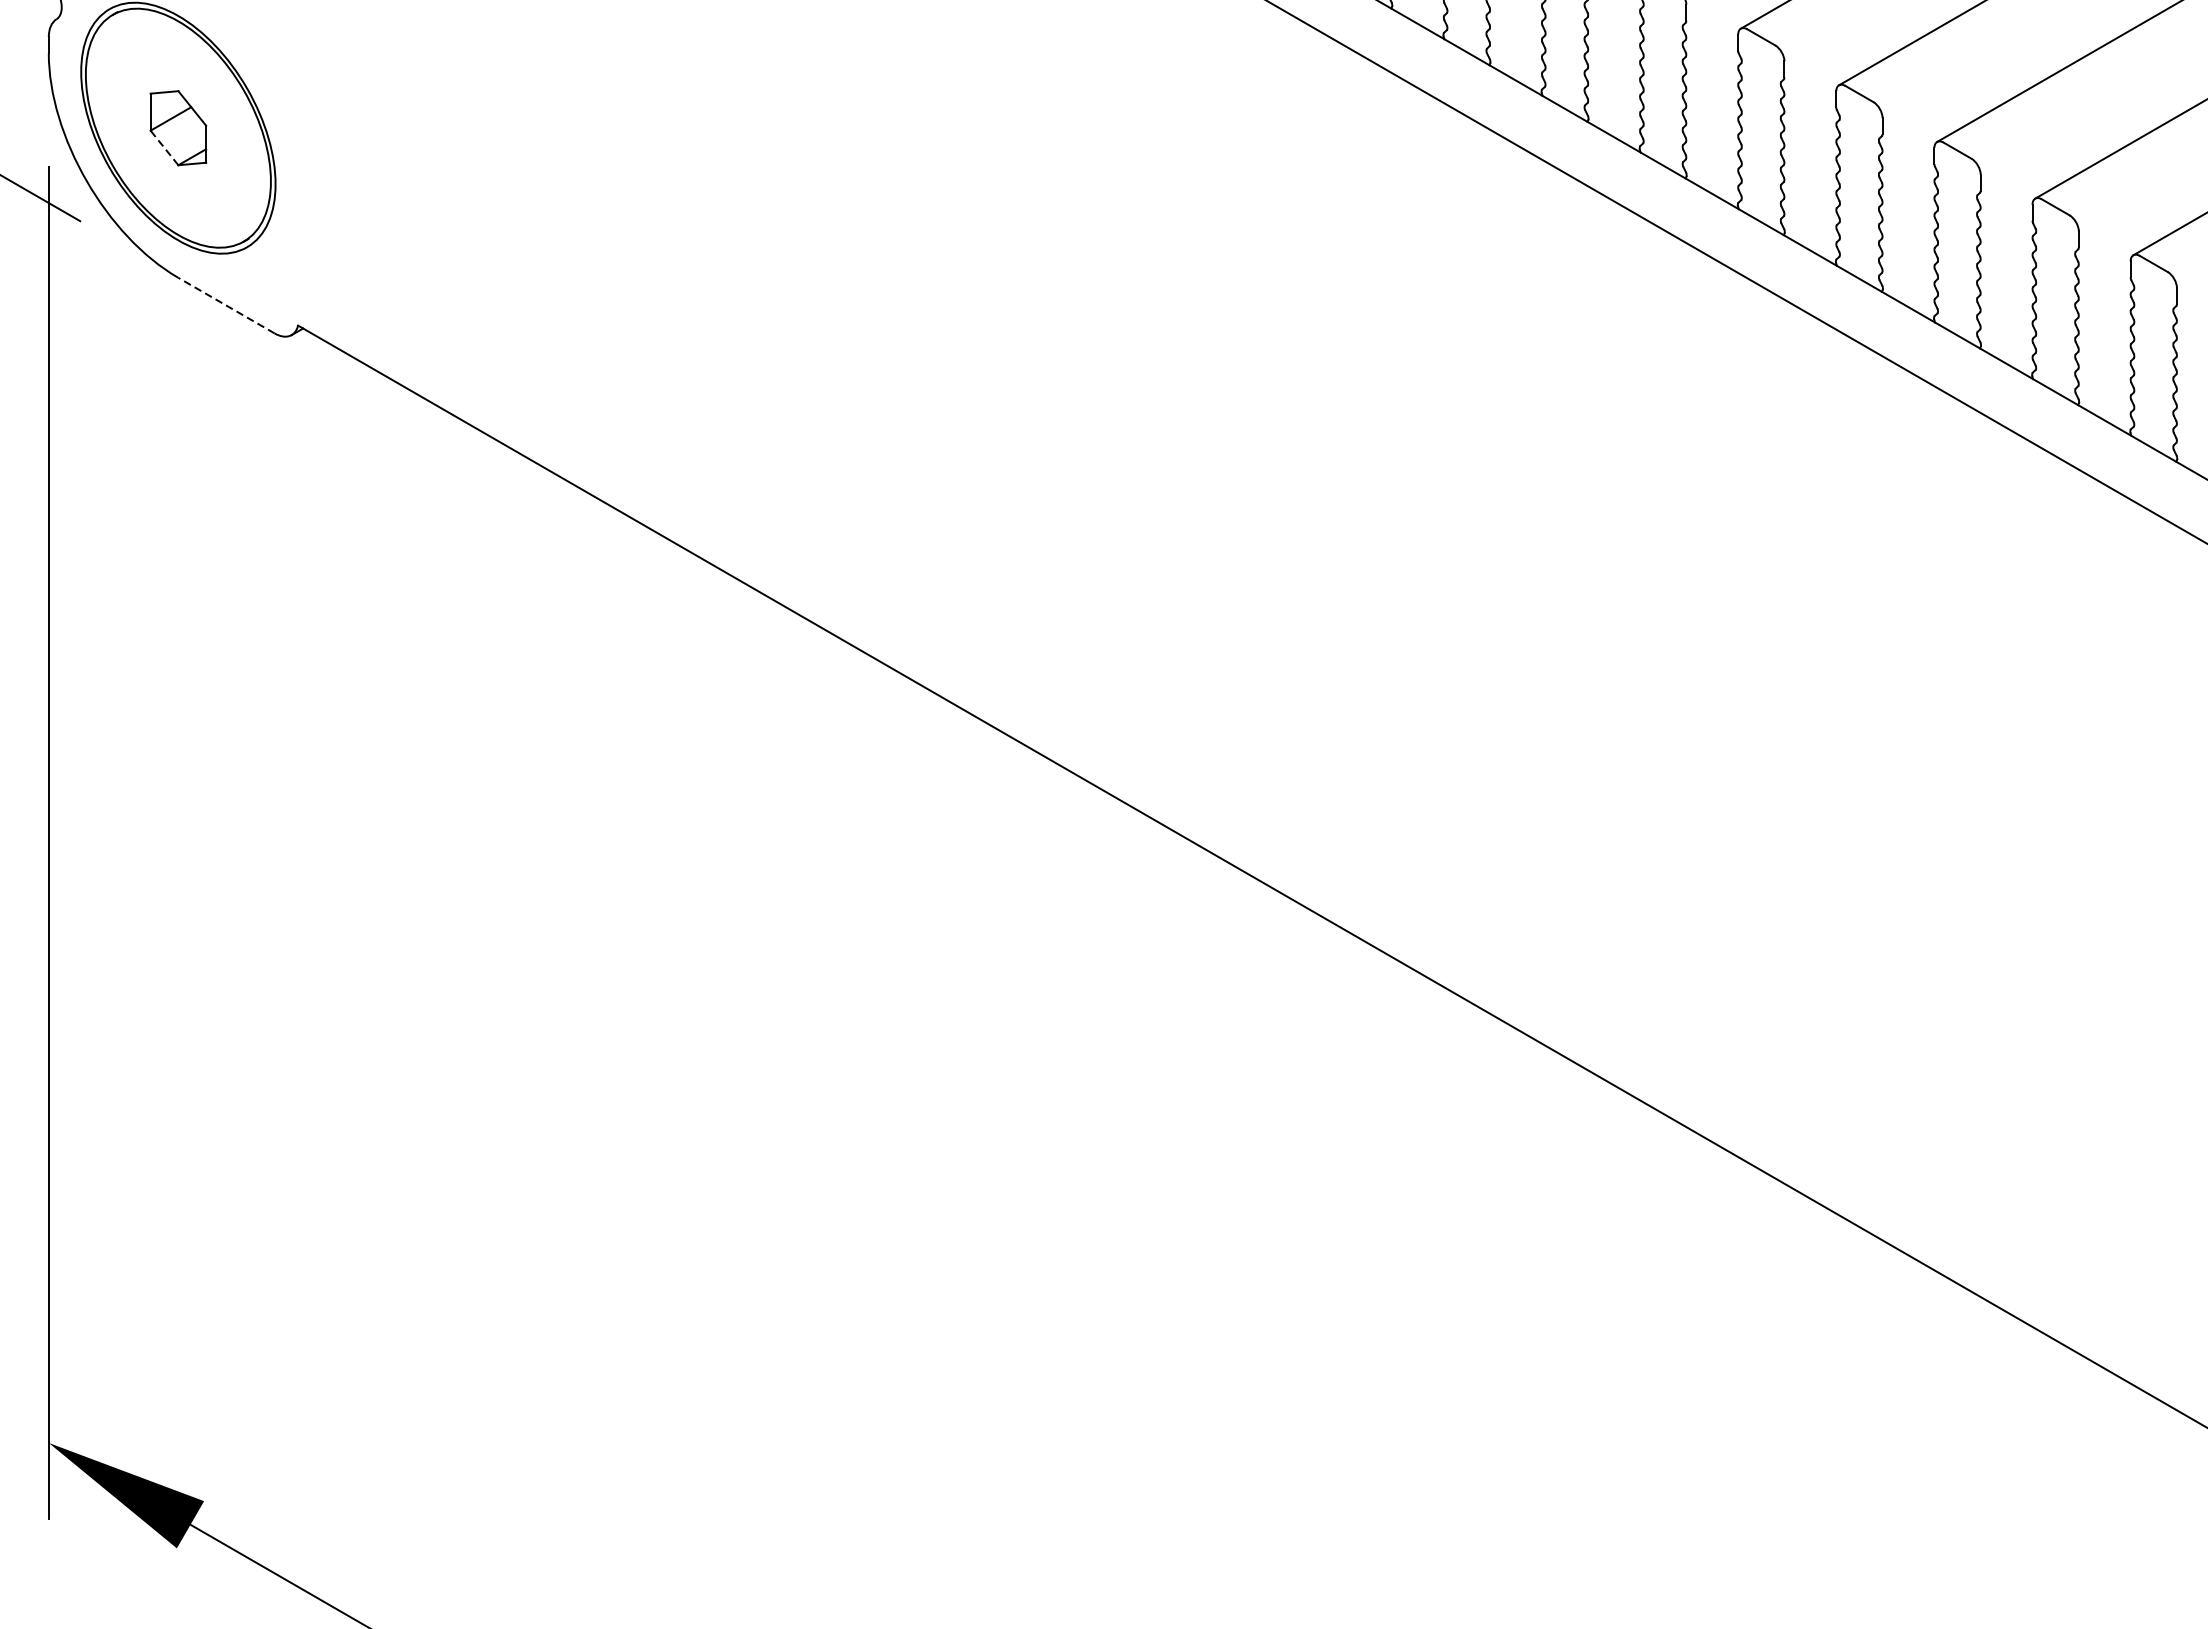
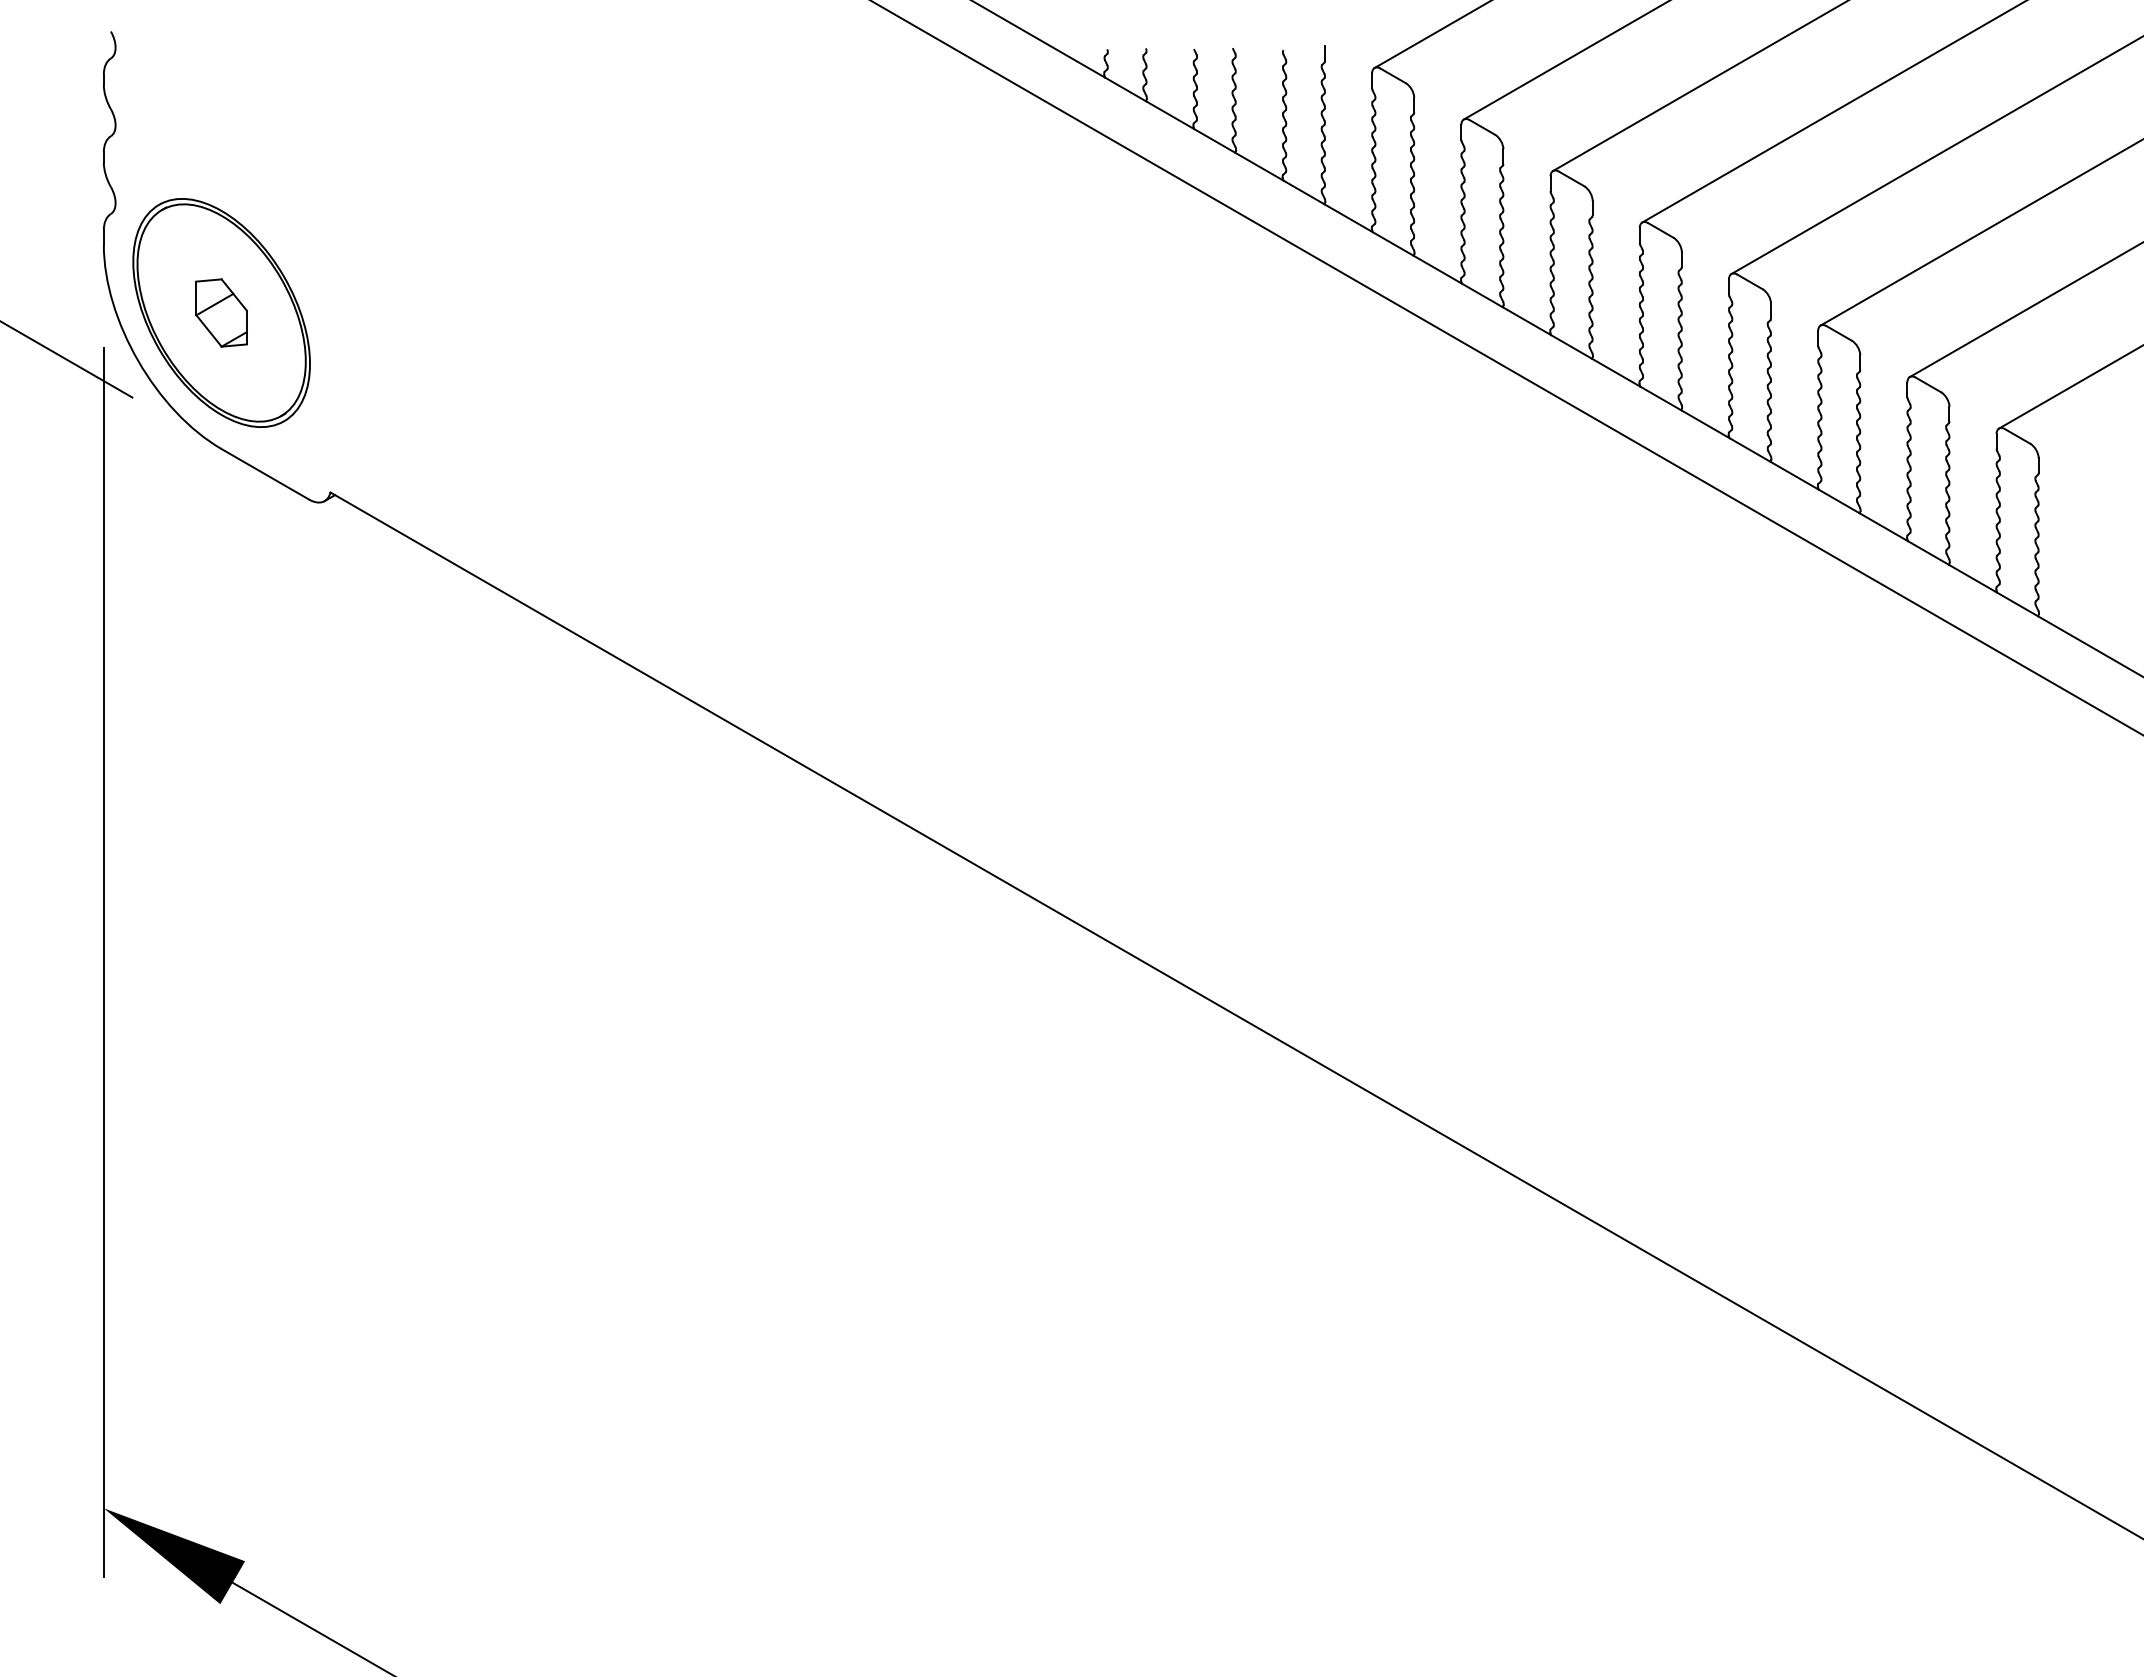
line: (163, 147) -> (208, 330), dashed -> solid
line: (226, 305) -> (265, 474), dashed -> solid

